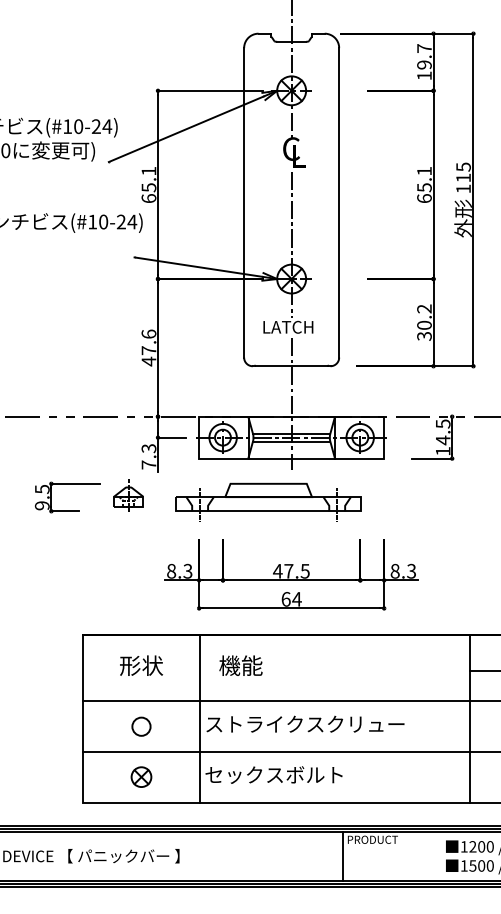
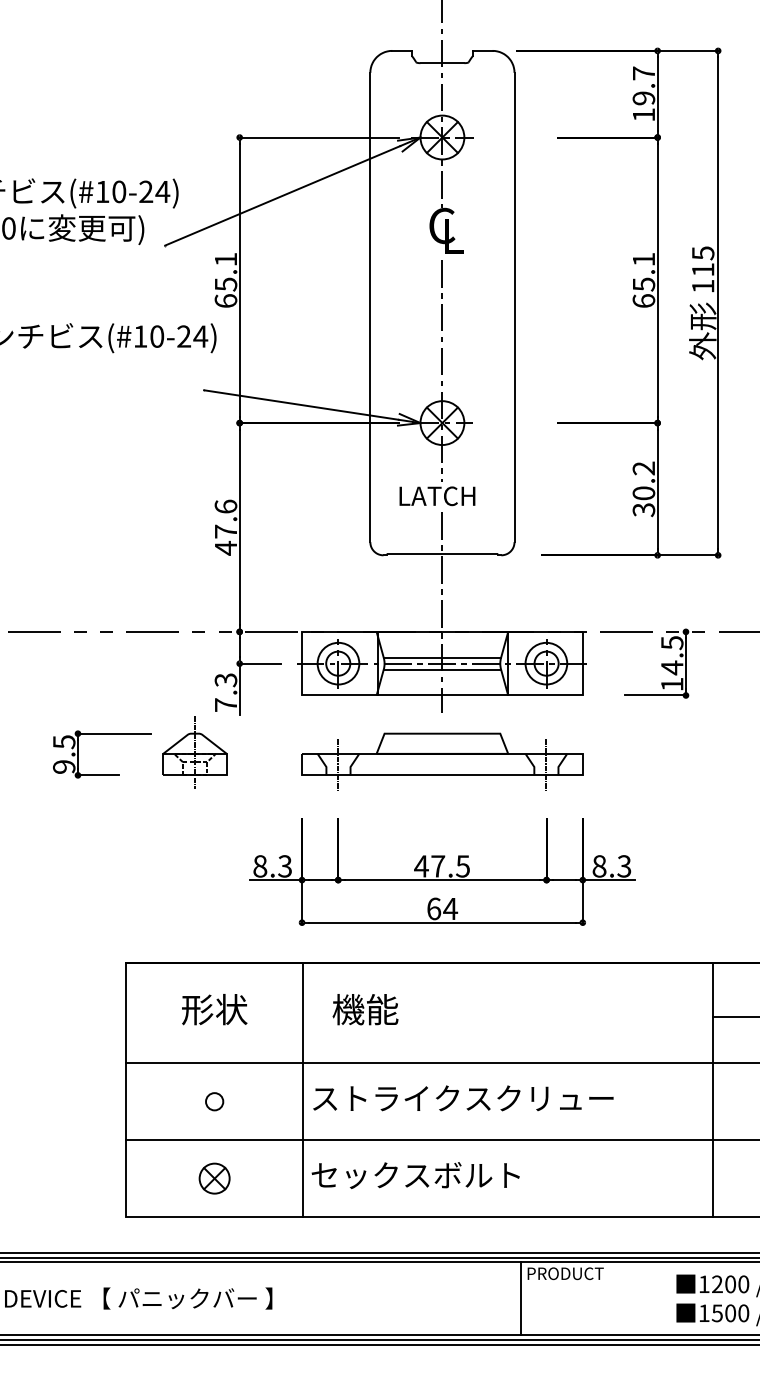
part: (128, 495) -> (194, 751), size x1.43
part: (268, 501) -> (442, 760), moved
circle: (141, 725) -> (214, 1100), size x0.62

